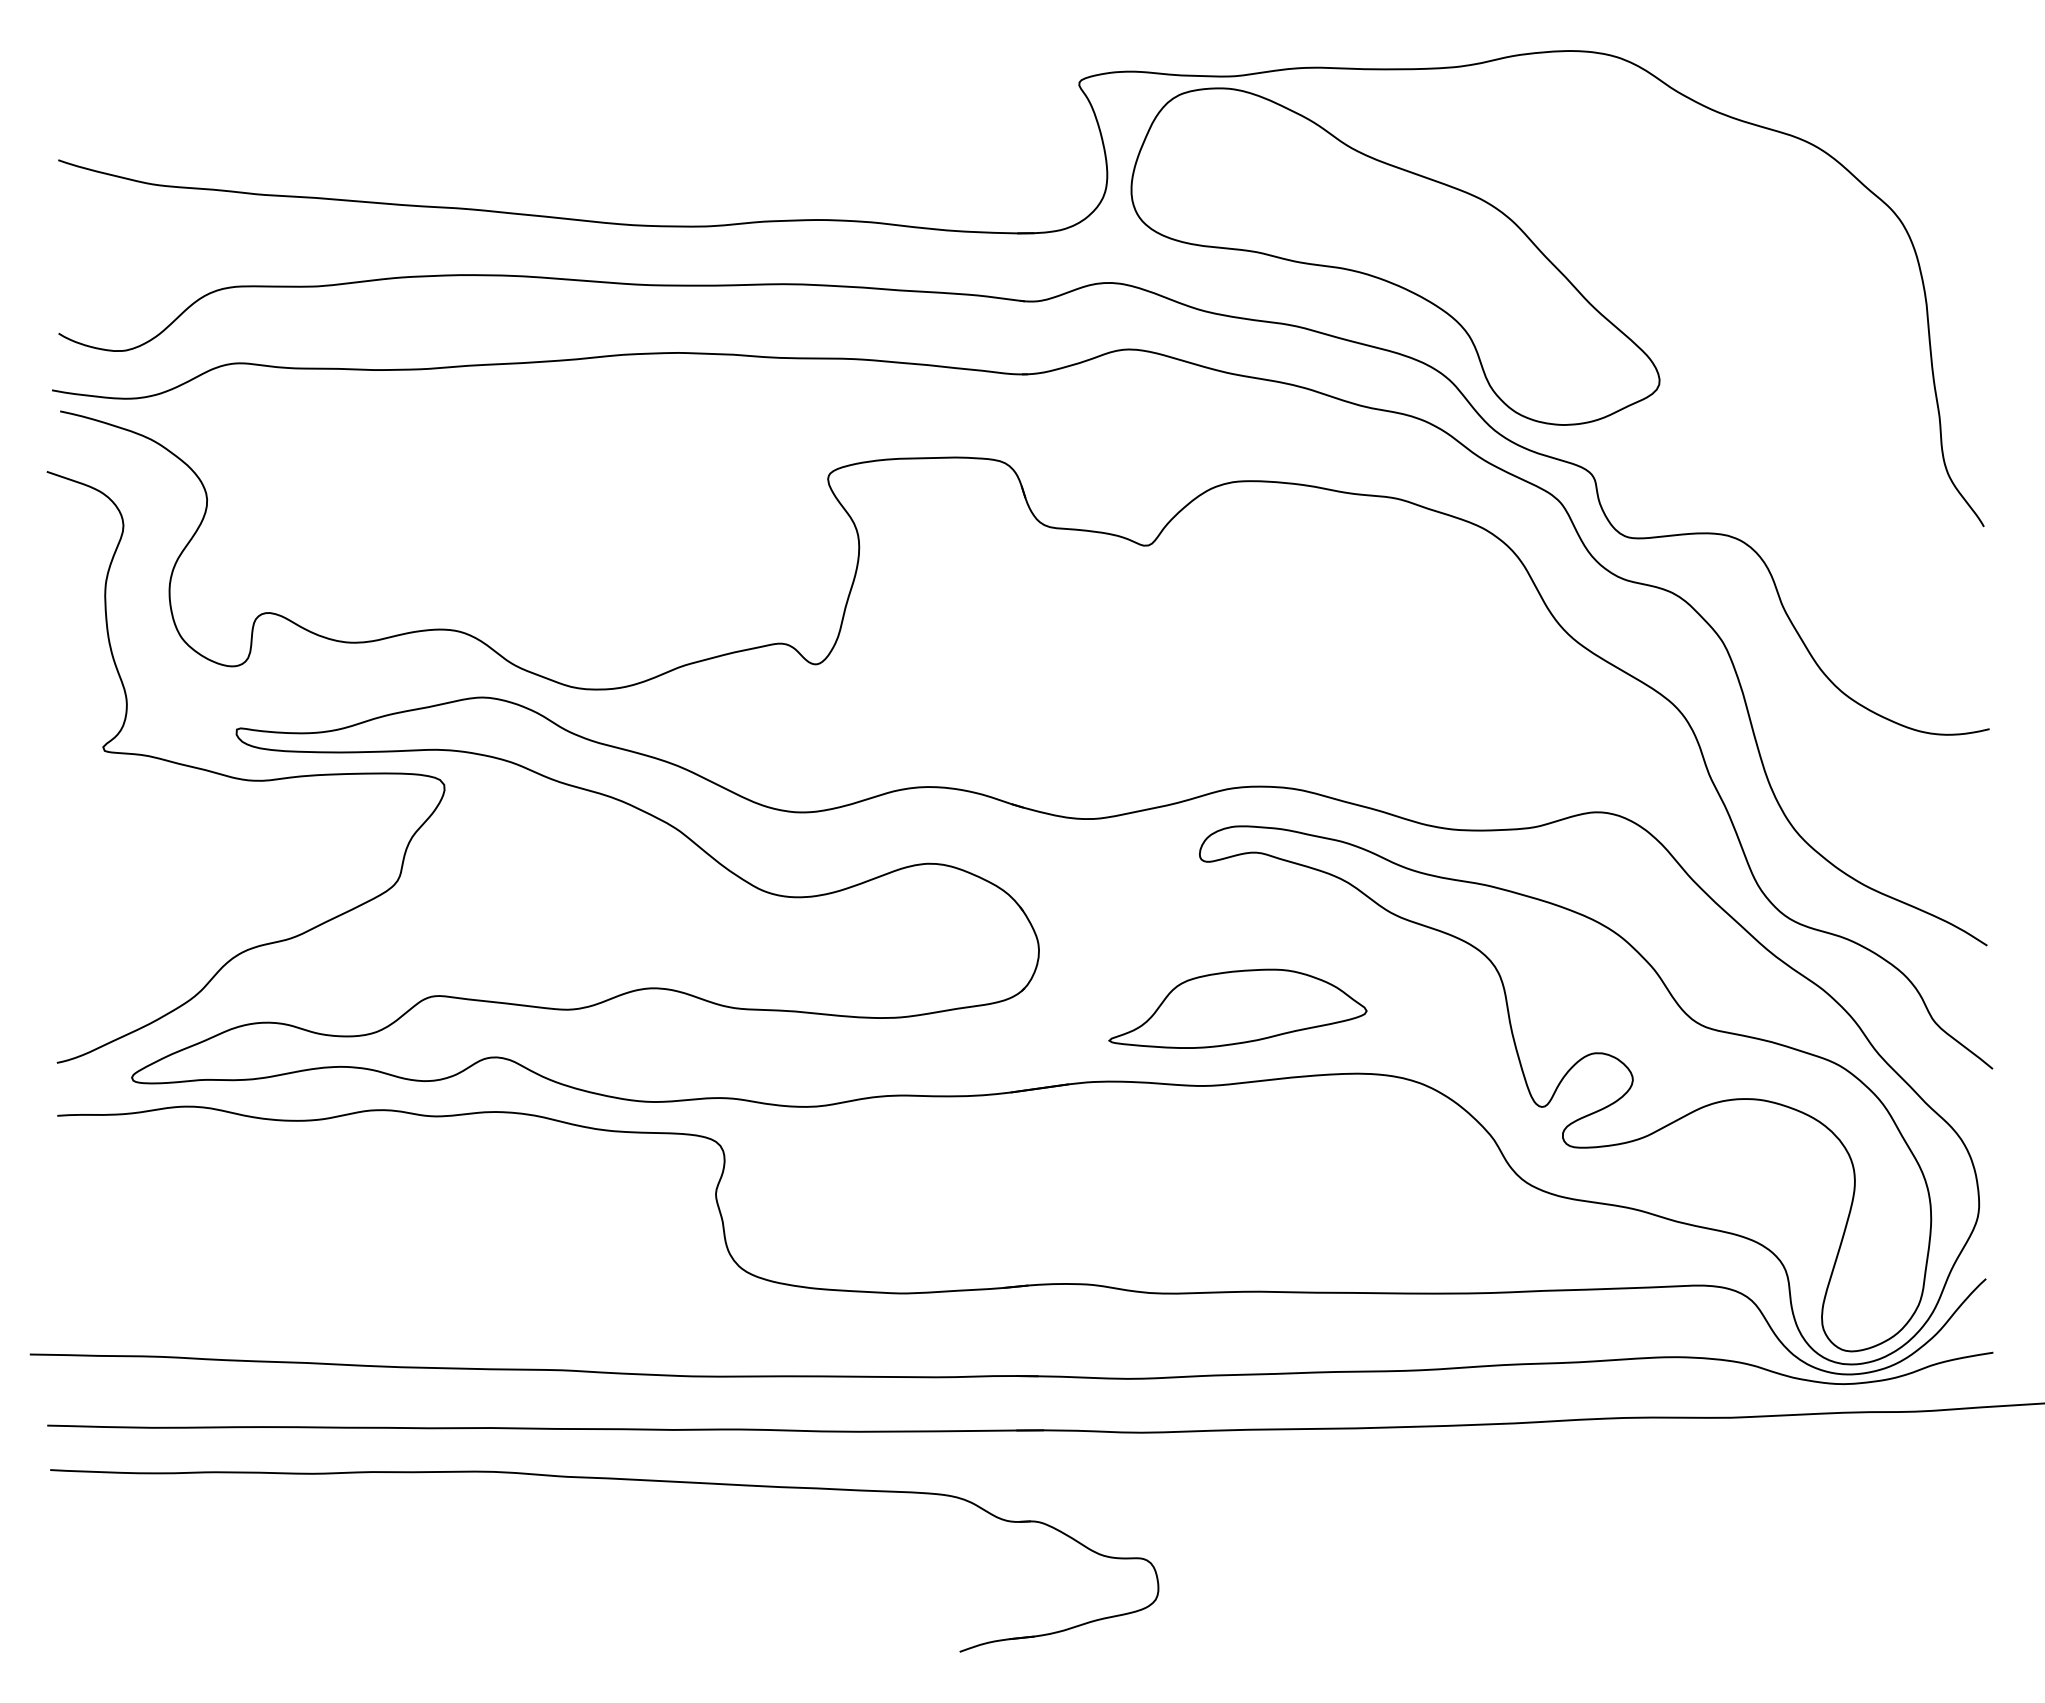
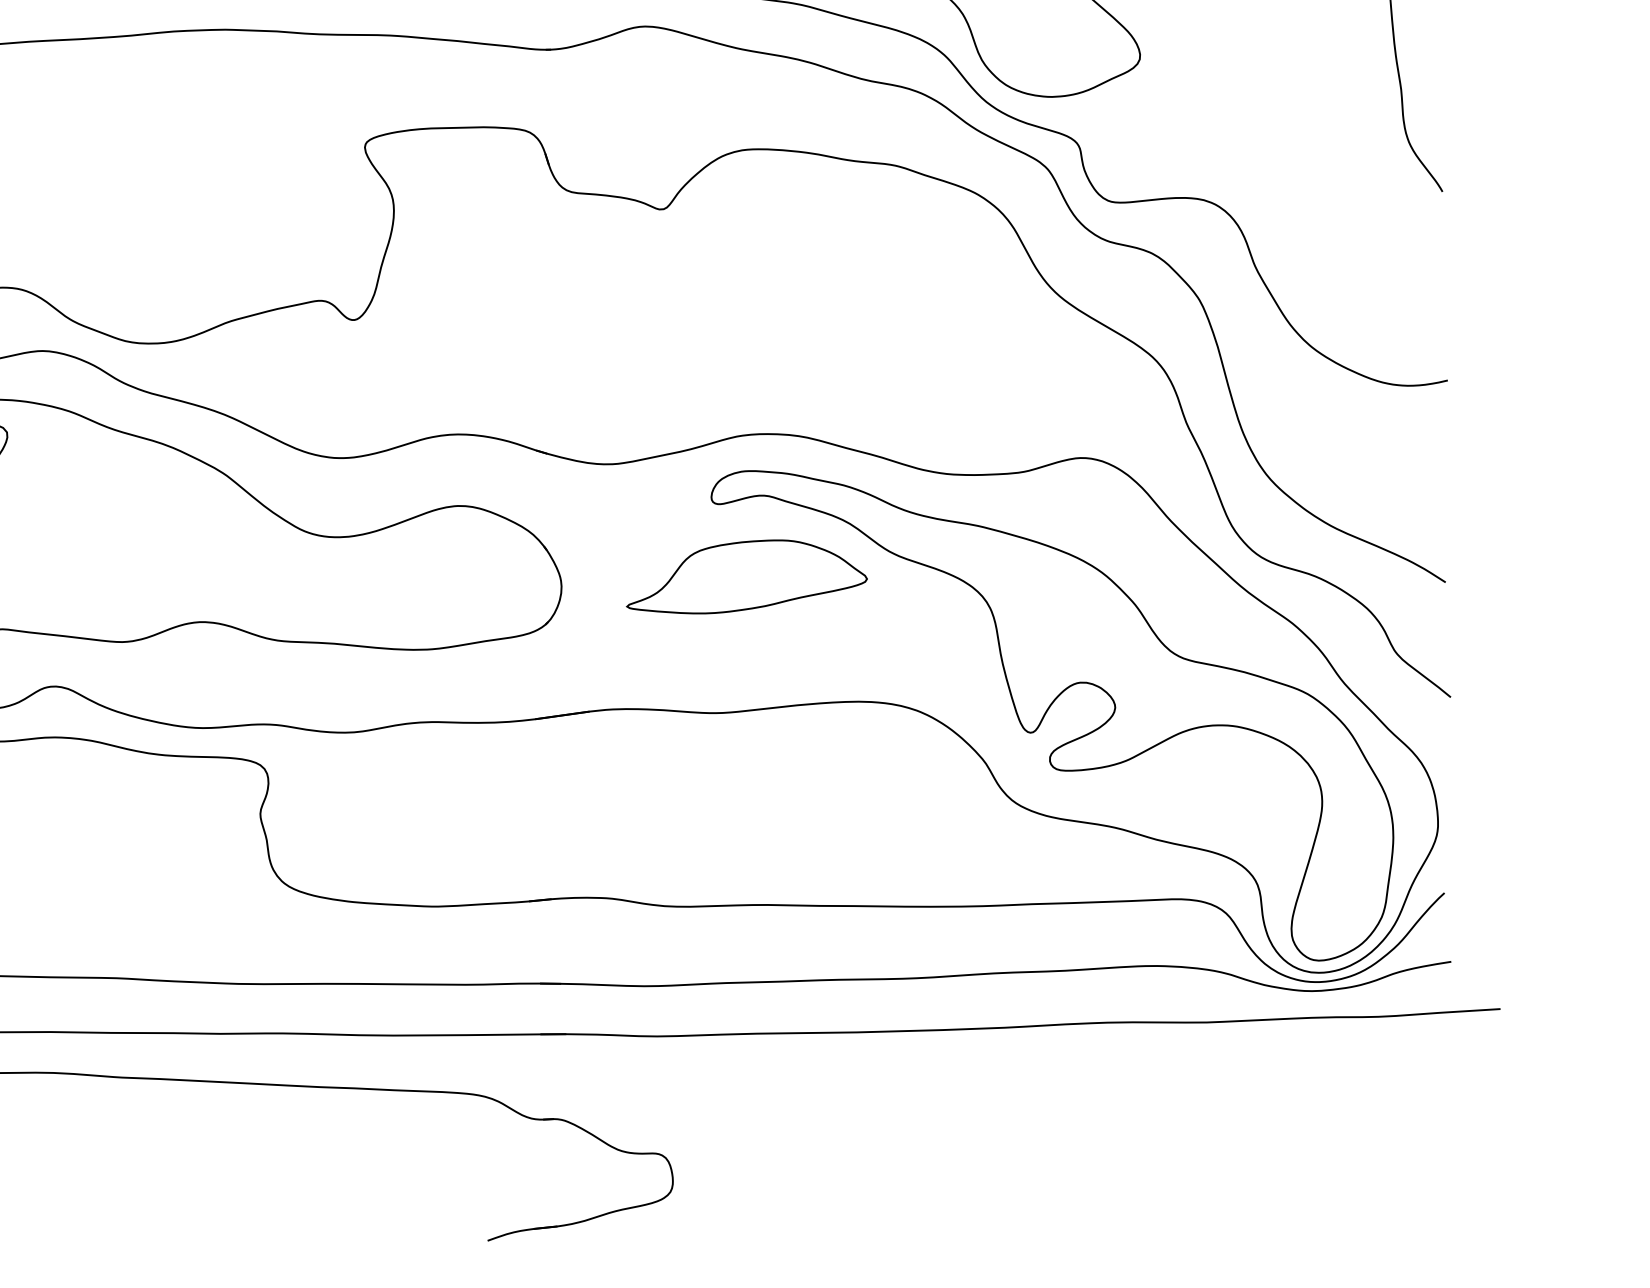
part: (1237, 1008) -> (746, 576), moved

